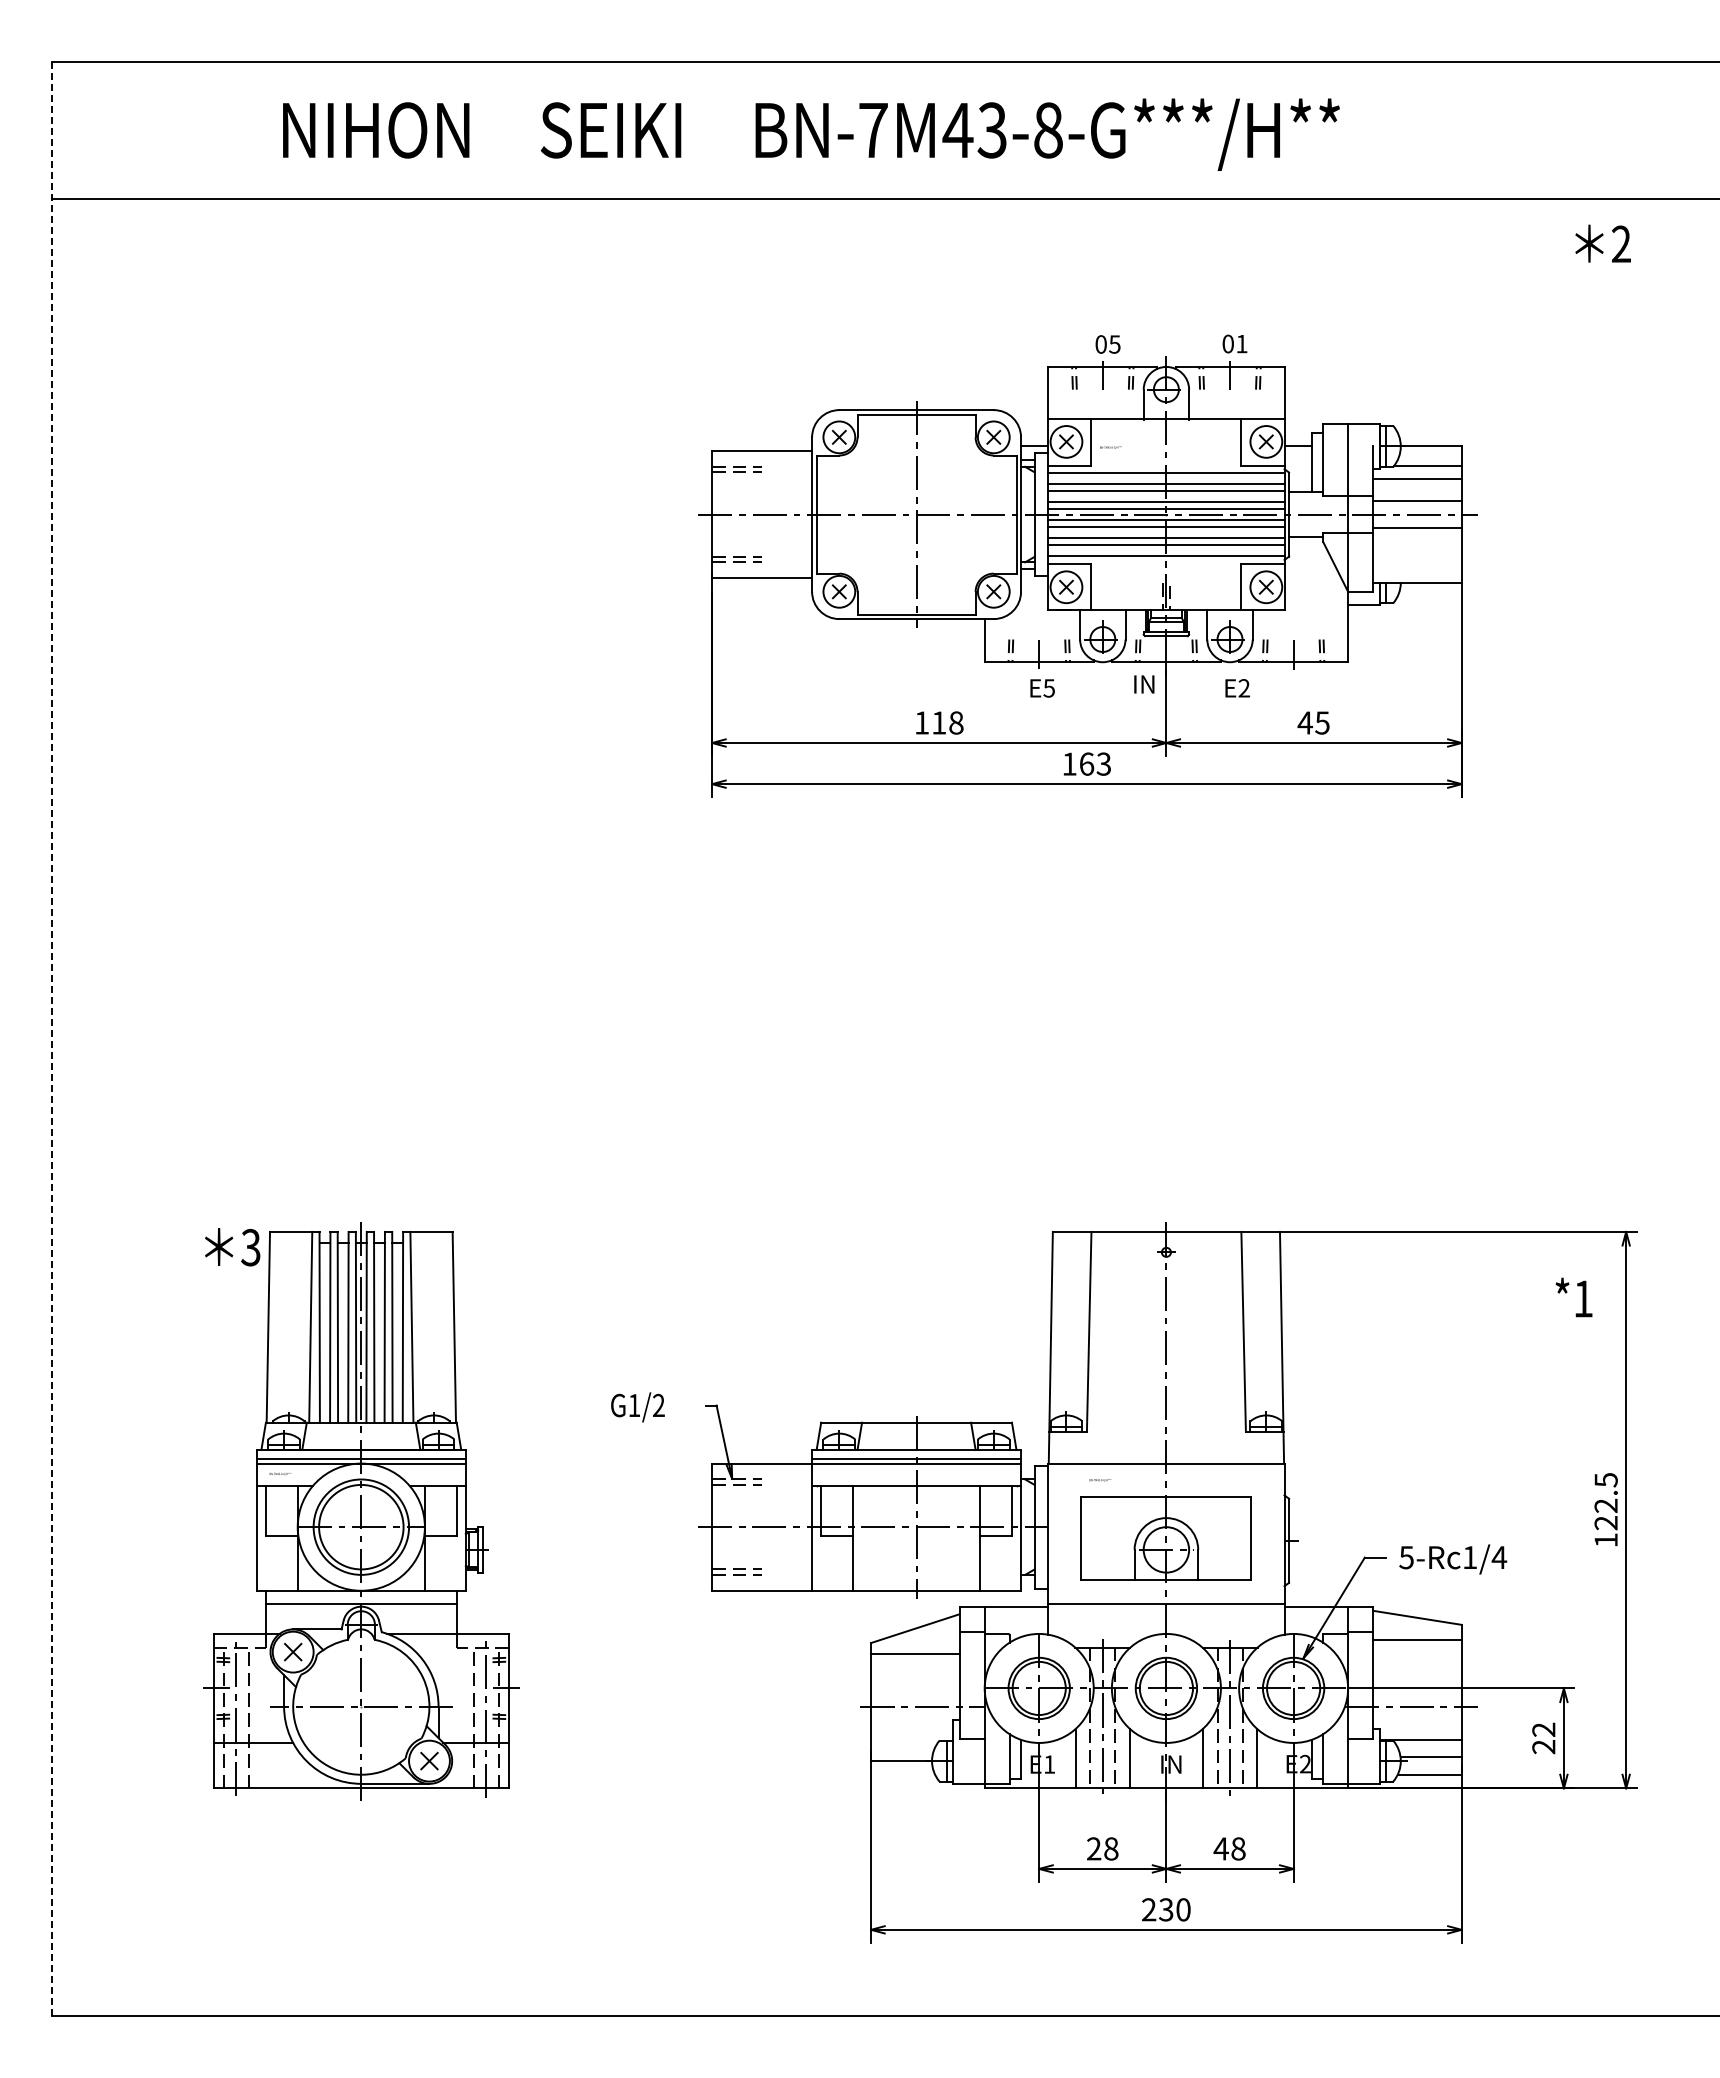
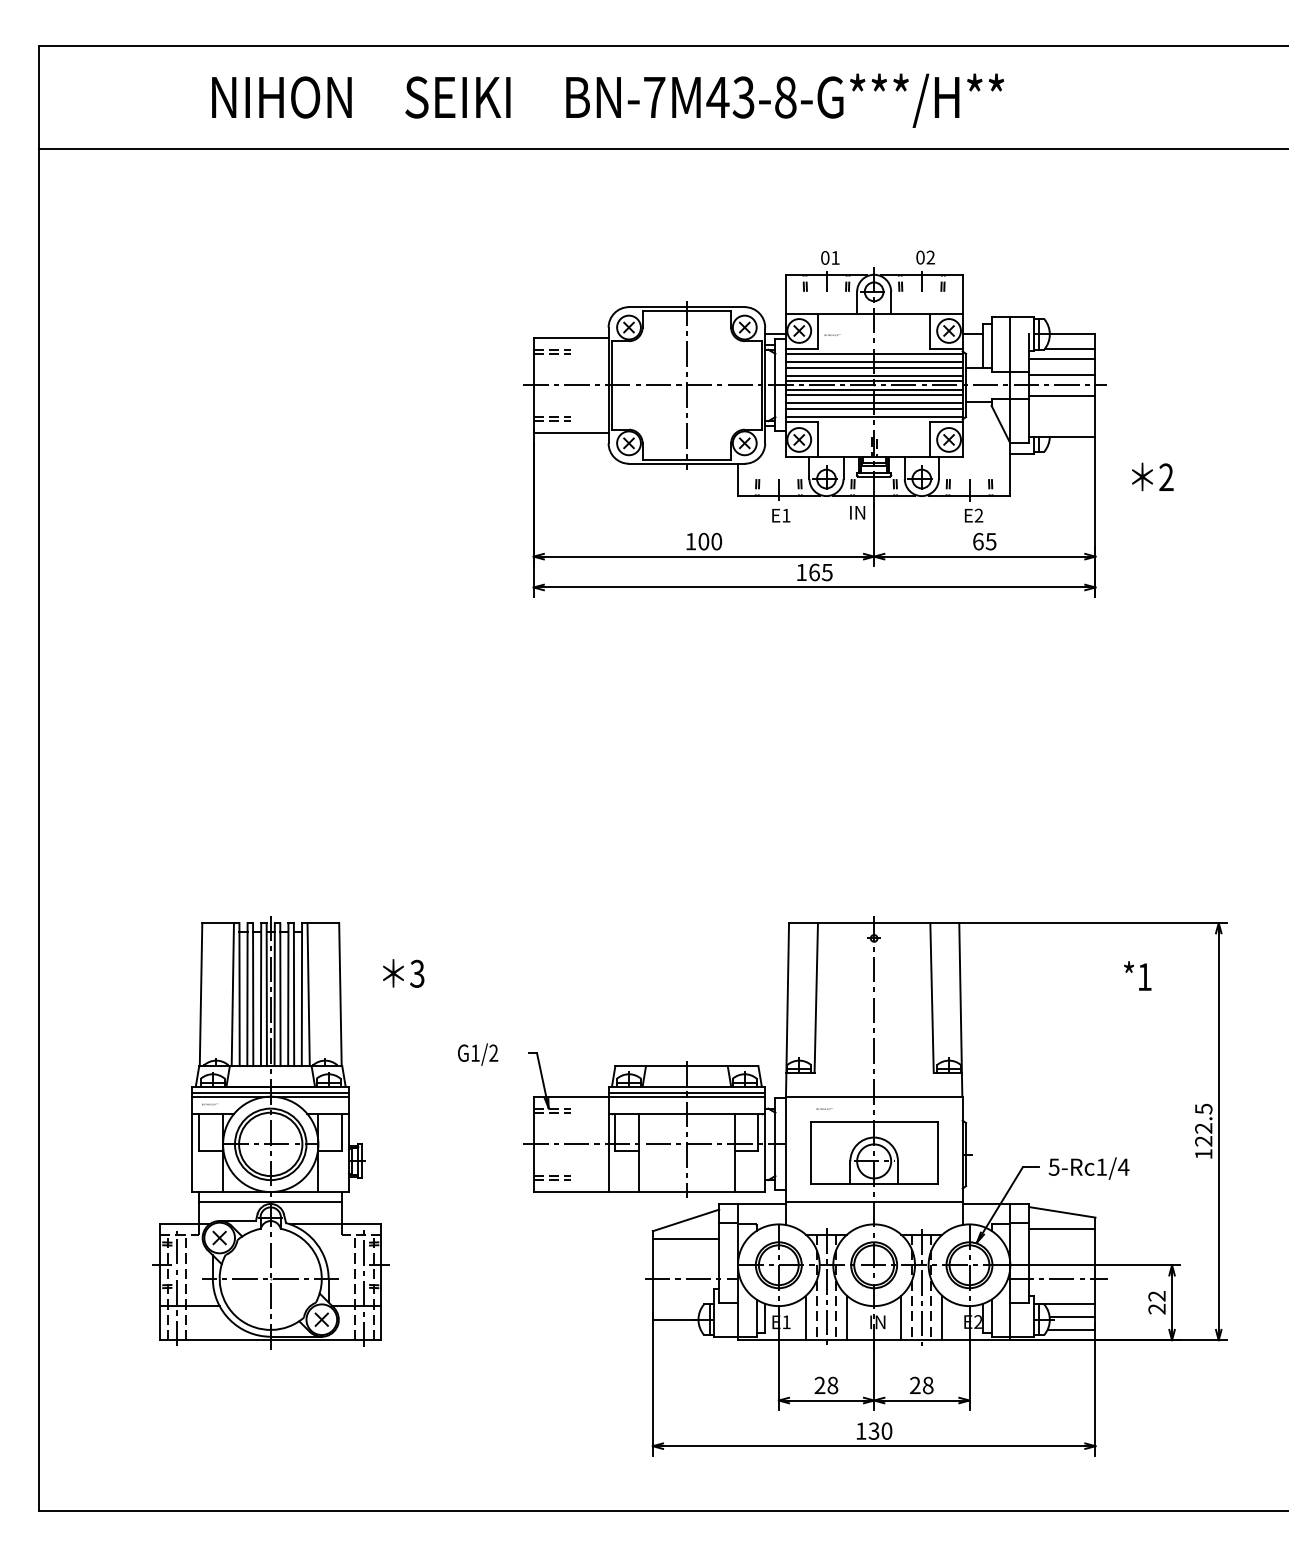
text: (1602, 243) -> (1152, 476), moved
text: (1241, 343) -> (930, 257), 01 -> 02
text: (1114, 344) -> (835, 257), 05 -> 01
text: (1048, 688) -> (785, 515), E5 -> E1
text: (1237, 688) -> (973, 515), moved
text: (947, 722) -> (710, 541), 118 -> 100
text: (1305, 722) -> (978, 541), 45 -> 65
text: (1103, 763) -> (827, 572), 163 -> 165
line: (51, 1039) -> (38, 778), dashed -> solid
text: (232, 1247) -> (403, 973), moved
text: (1573, 1297) -> (1137, 975), moved
text: (1220, 1848) -> (914, 1385), 48 -> 28
text: (1149, 1909) -> (861, 1430), 230 -> 130

